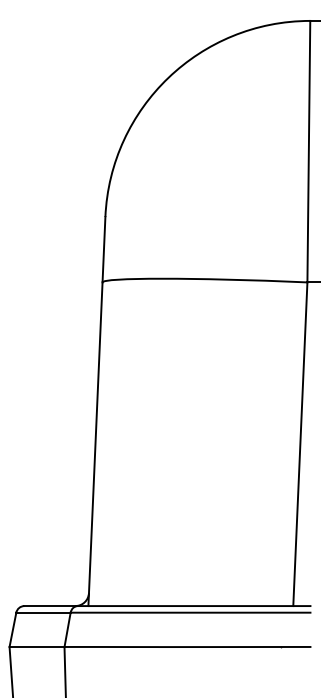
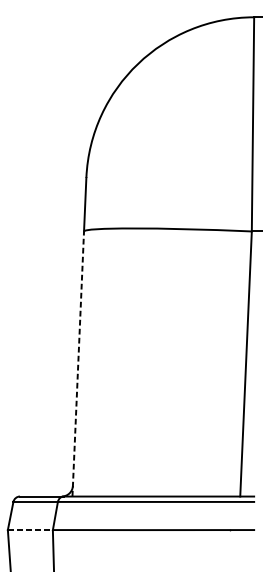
line: (95, 444) -> (78, 364), solid -> dashed
line: (37, 646) -> (30, 529), solid -> dashed

